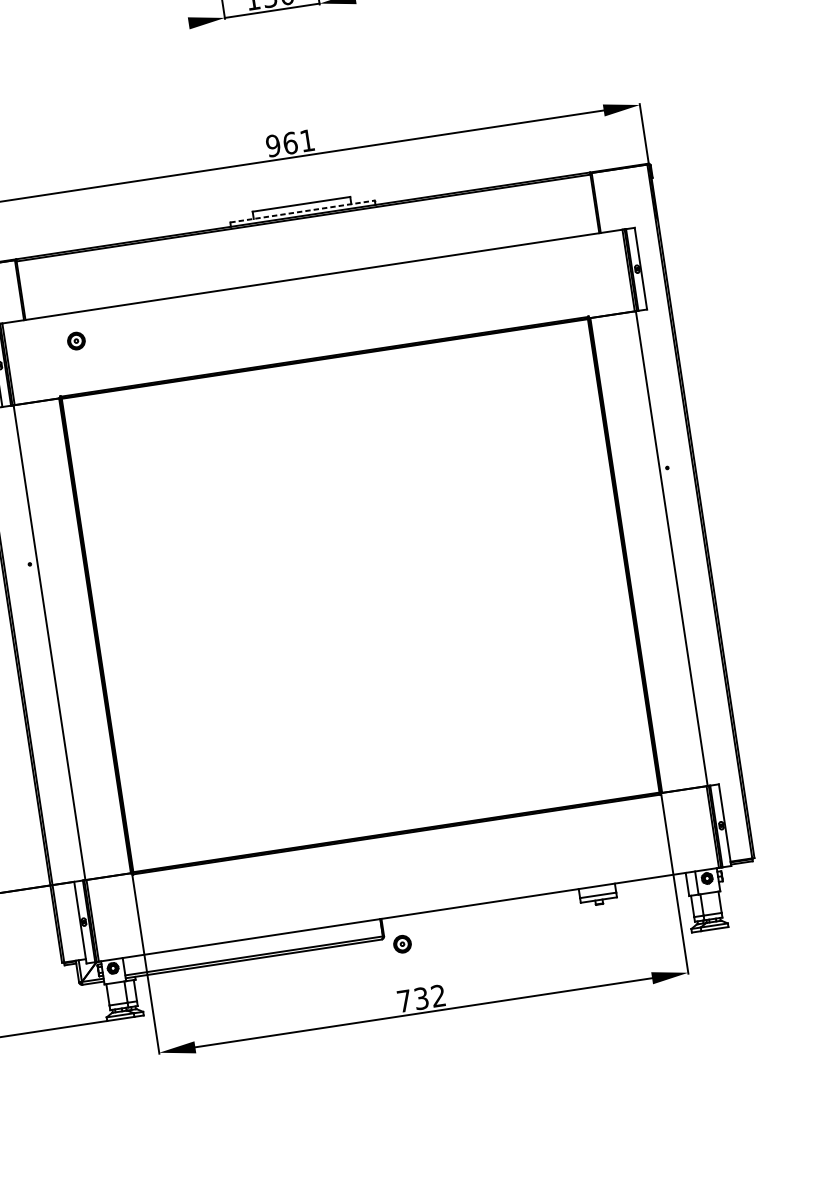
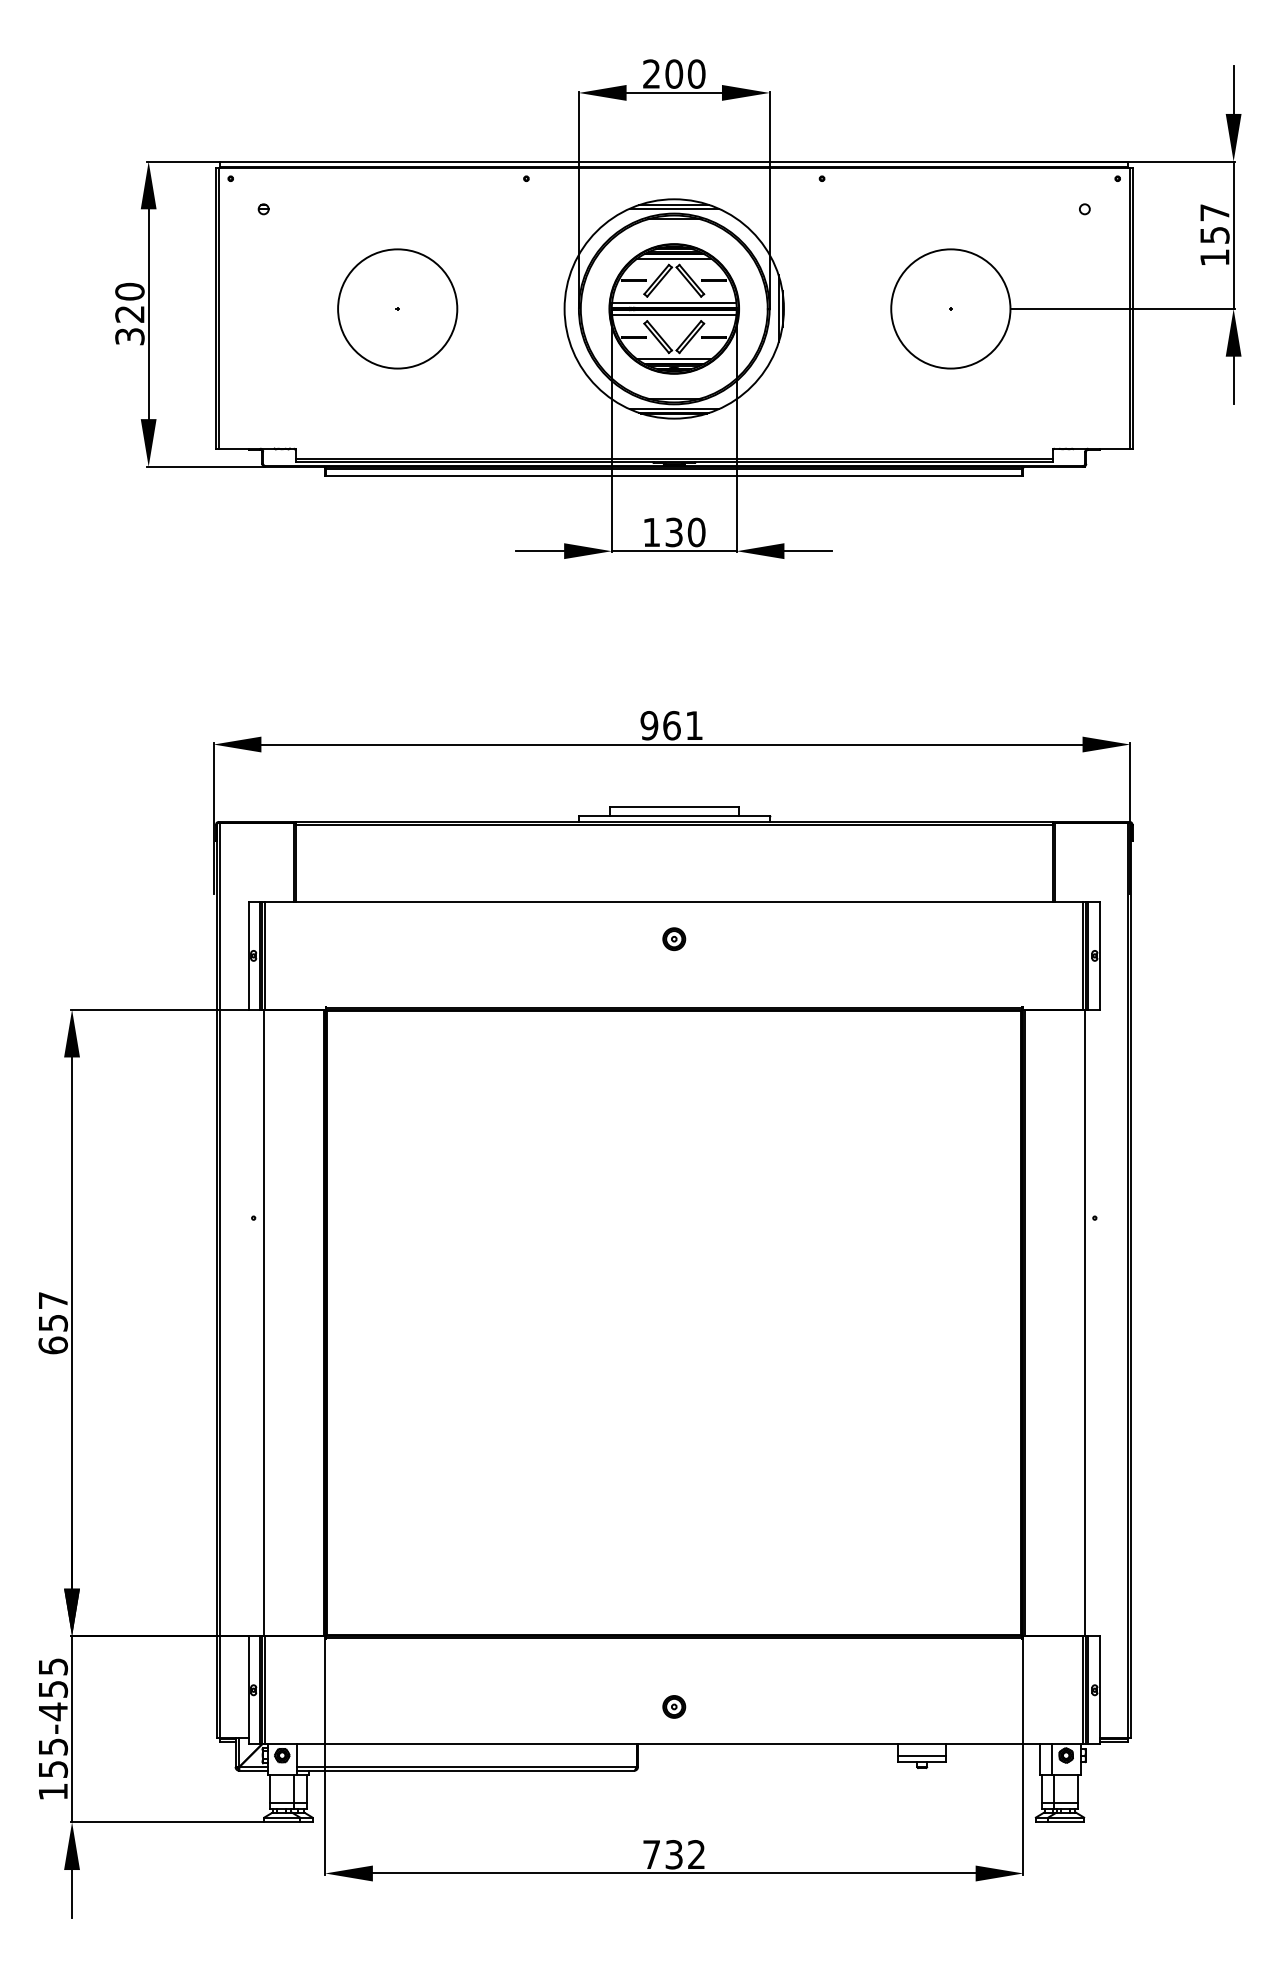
line: (170, 26) -> (540, 551), added
line: (302, 211) -> (674, 816), dashed -> solid
part: (76, 341) -> (674, 939), moved
part: (402, 943) -> (674, 1706), moved

